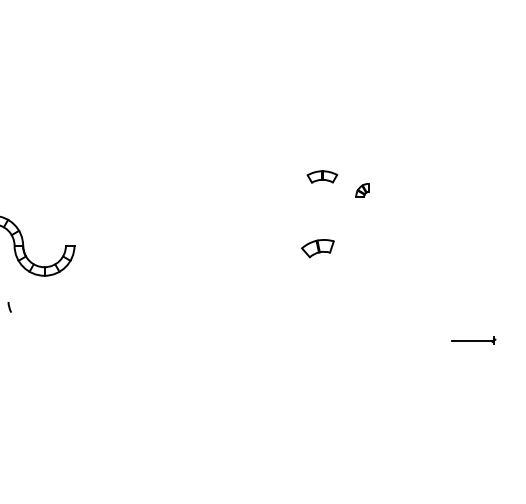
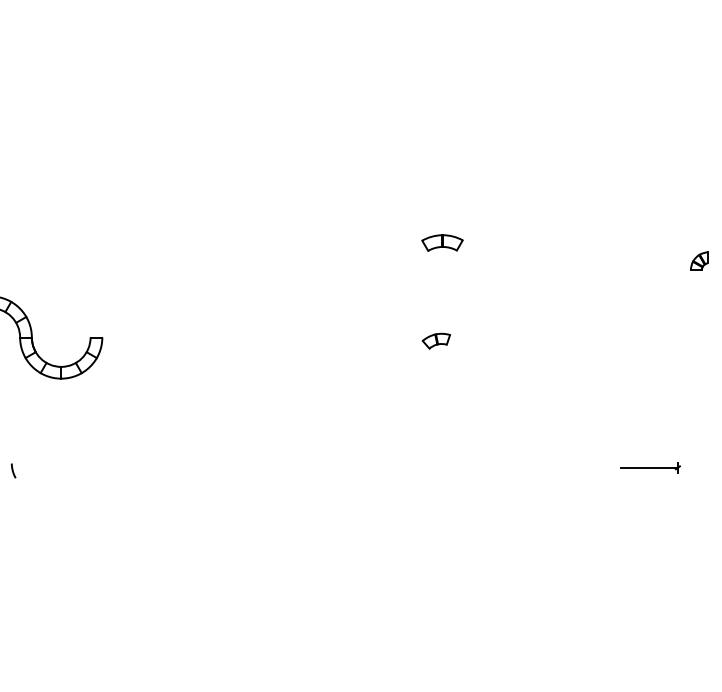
part: (362, 189) -> (699, 260), moved
part: (318, 247) -> (436, 340), size x0.62
arc: (9, 307) -> (13, 470), moved

